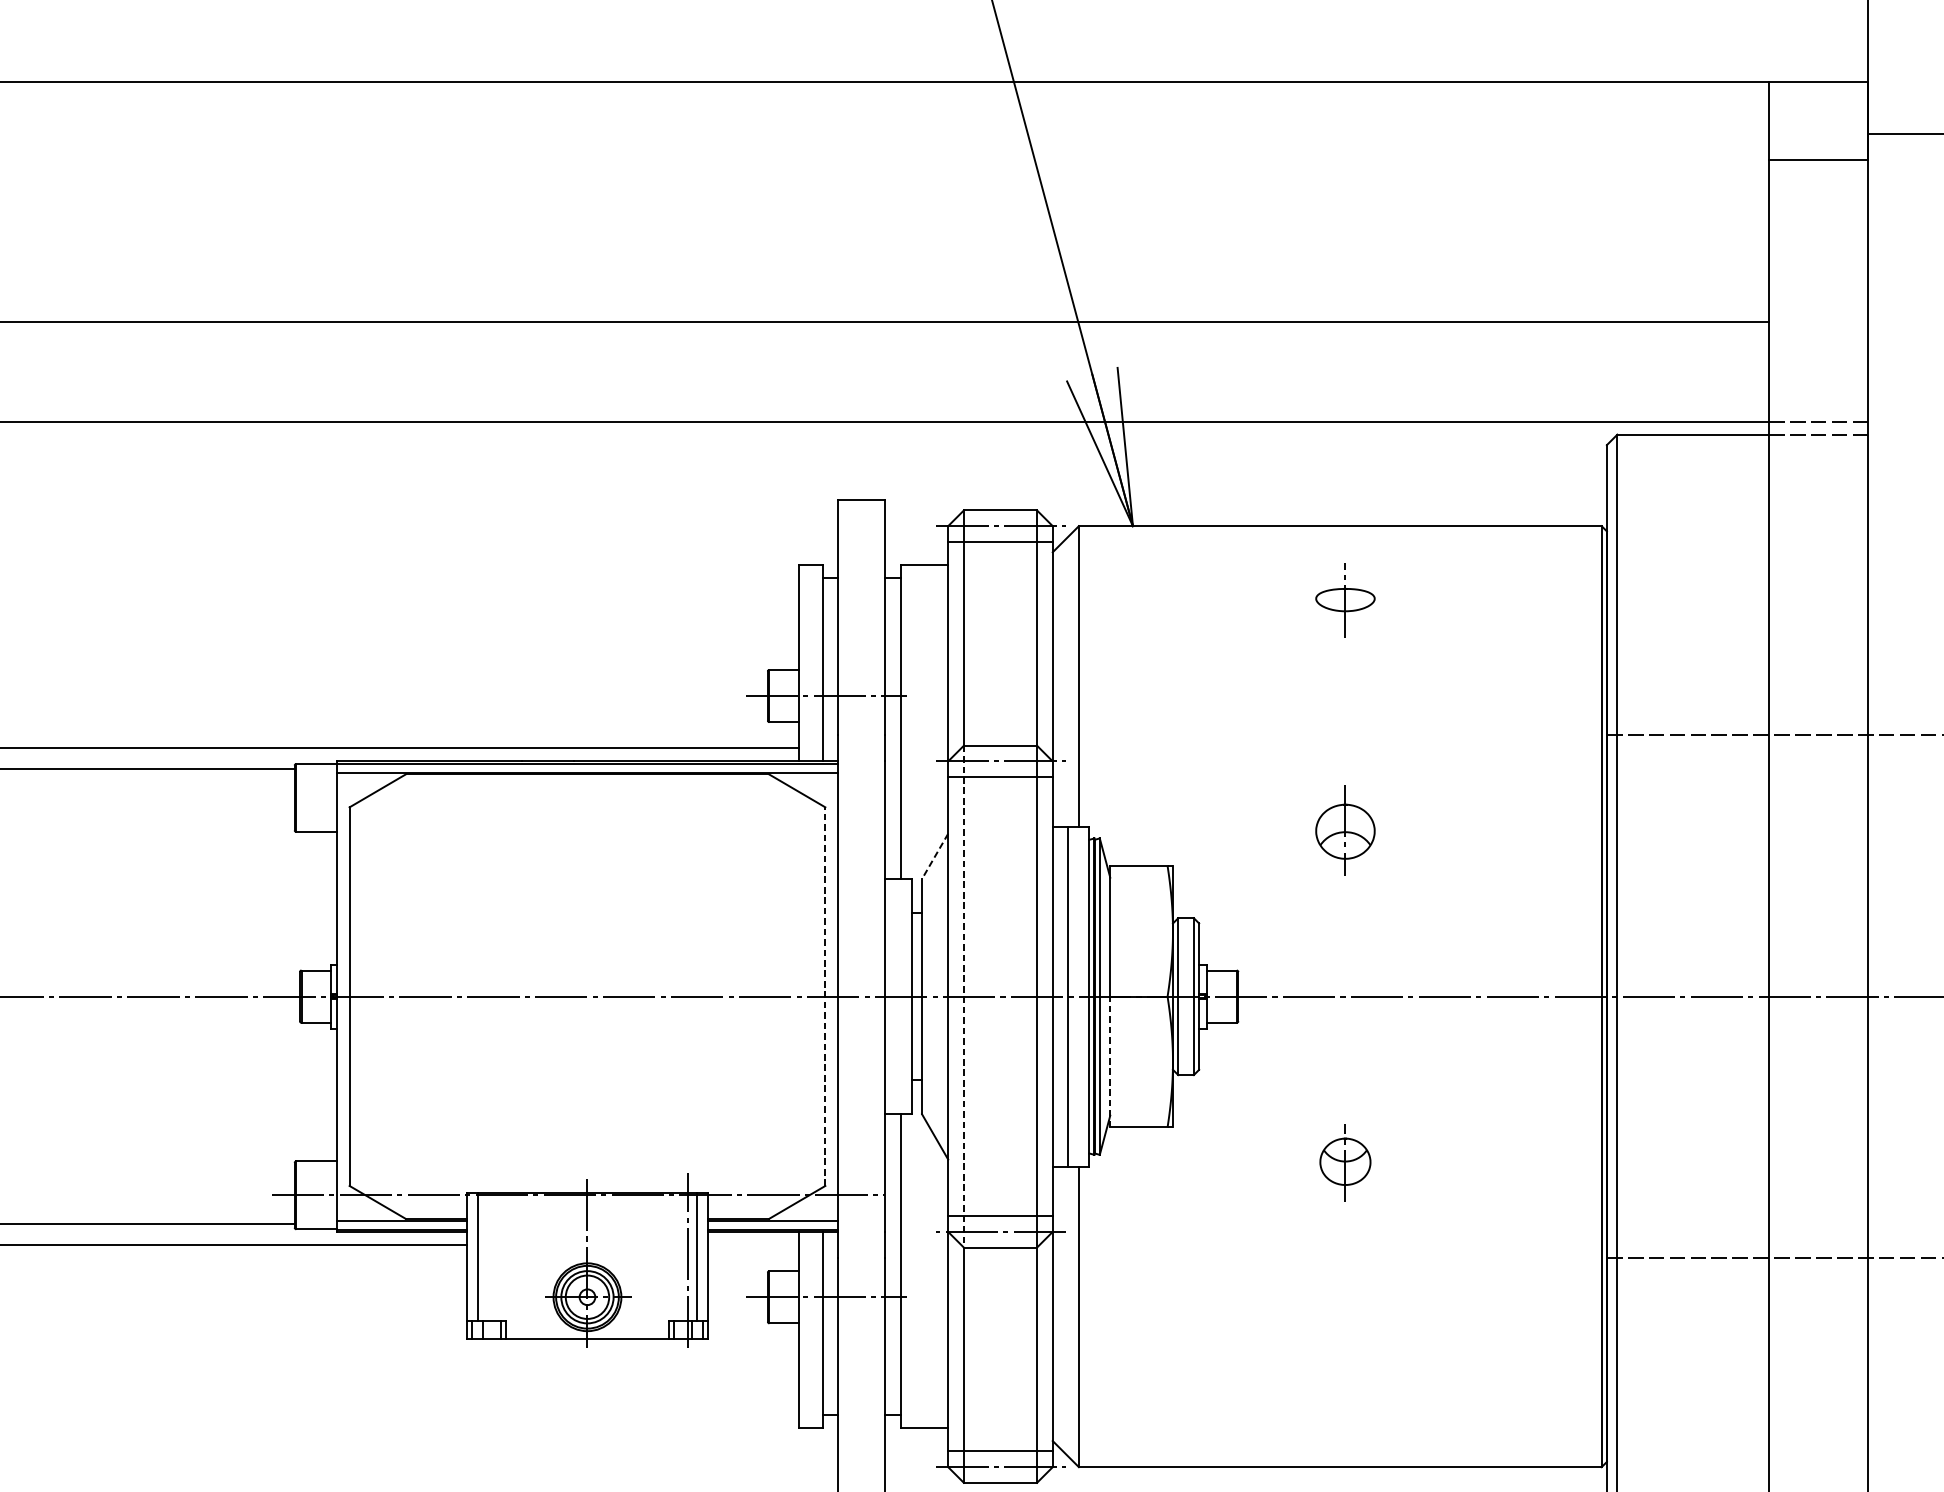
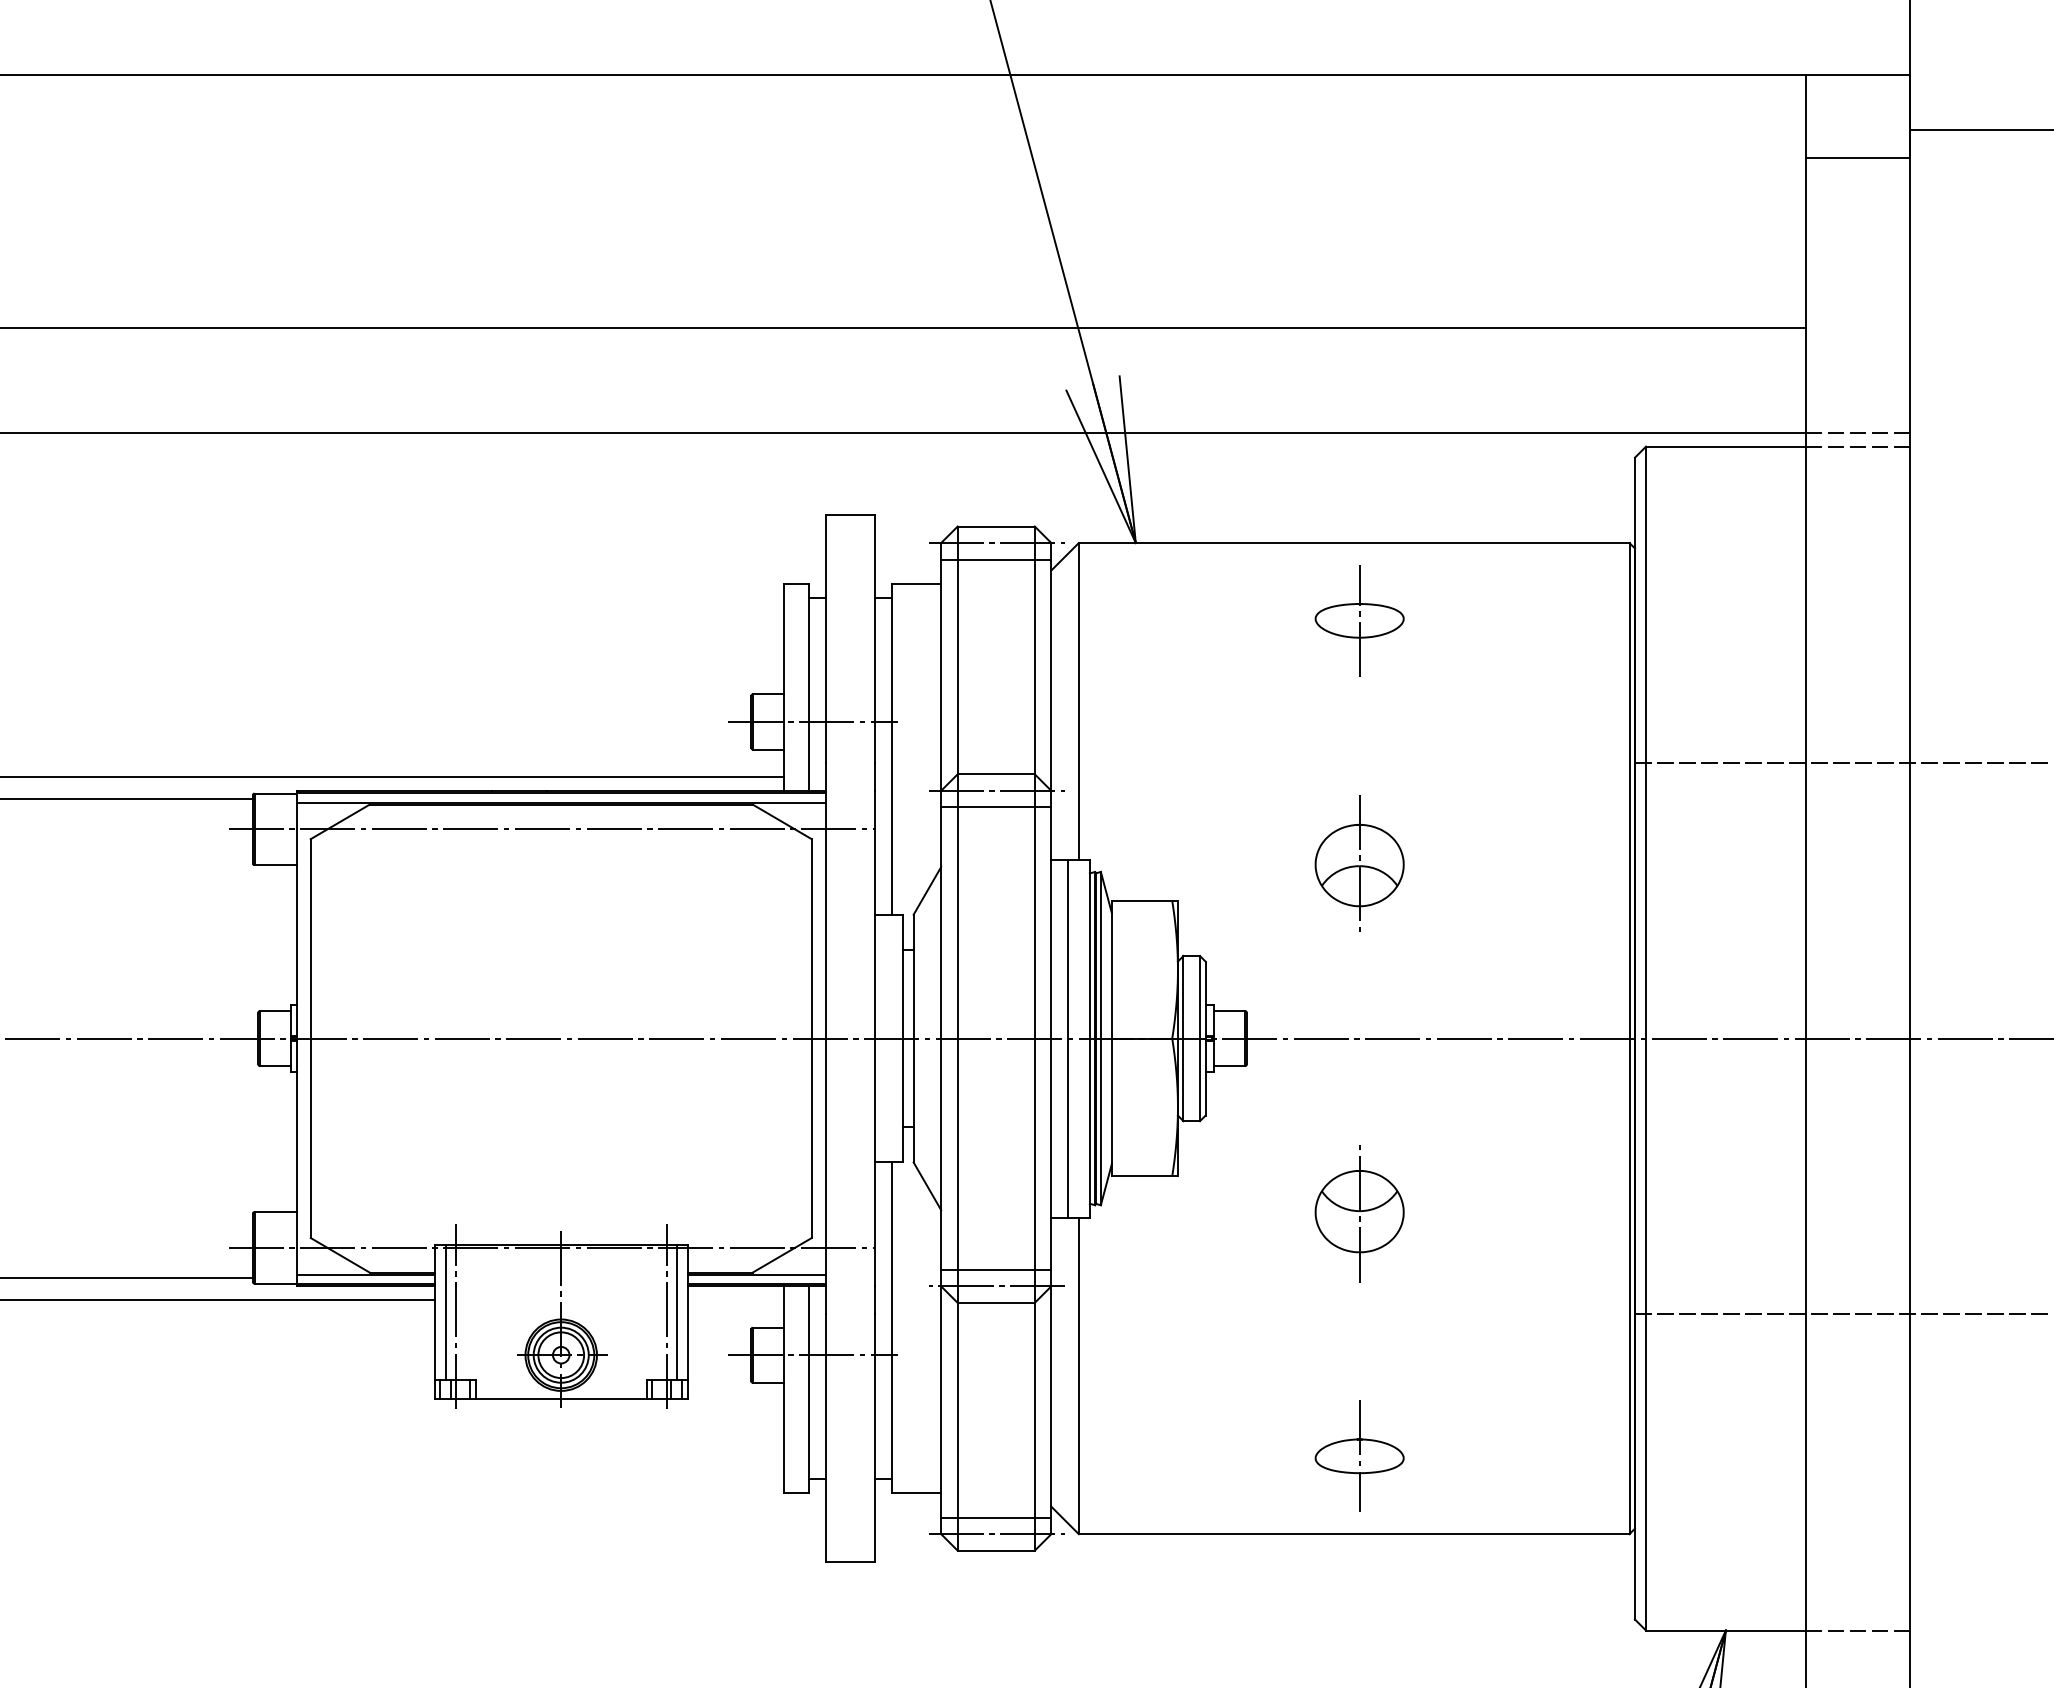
part: (1345, 599) -> (1359, 620), size x1.43
line: (578, 798) -> (551, 829), added
part: (1345, 830) -> (1359, 863), size x1.43
line: (935, 856) -> (927, 890), dashed -> solid
line: (825, 996) -> (811, 1038), dashed -> solid
line: (963, 997) -> (957, 1039), dashed -> solid
line: (1109, 1062) -> (1111, 1107), dashed -> solid
part: (1345, 1162) -> (1359, 1213), size x1.67
line: (487, 1260) -> (455, 1316), added
part: (1345, 1392) -> (1359, 1455), added

